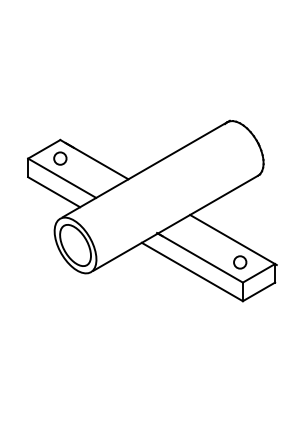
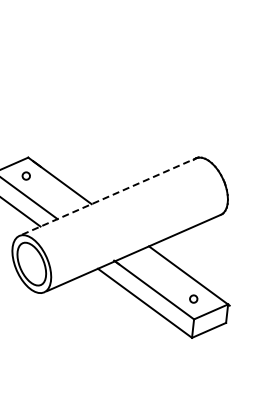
circle: (60, 158) -> (26, 176), size x0.6
line: (146, 169) -> (110, 196), solid -> dashed
circle: (240, 262) -> (193, 299), size x0.6

